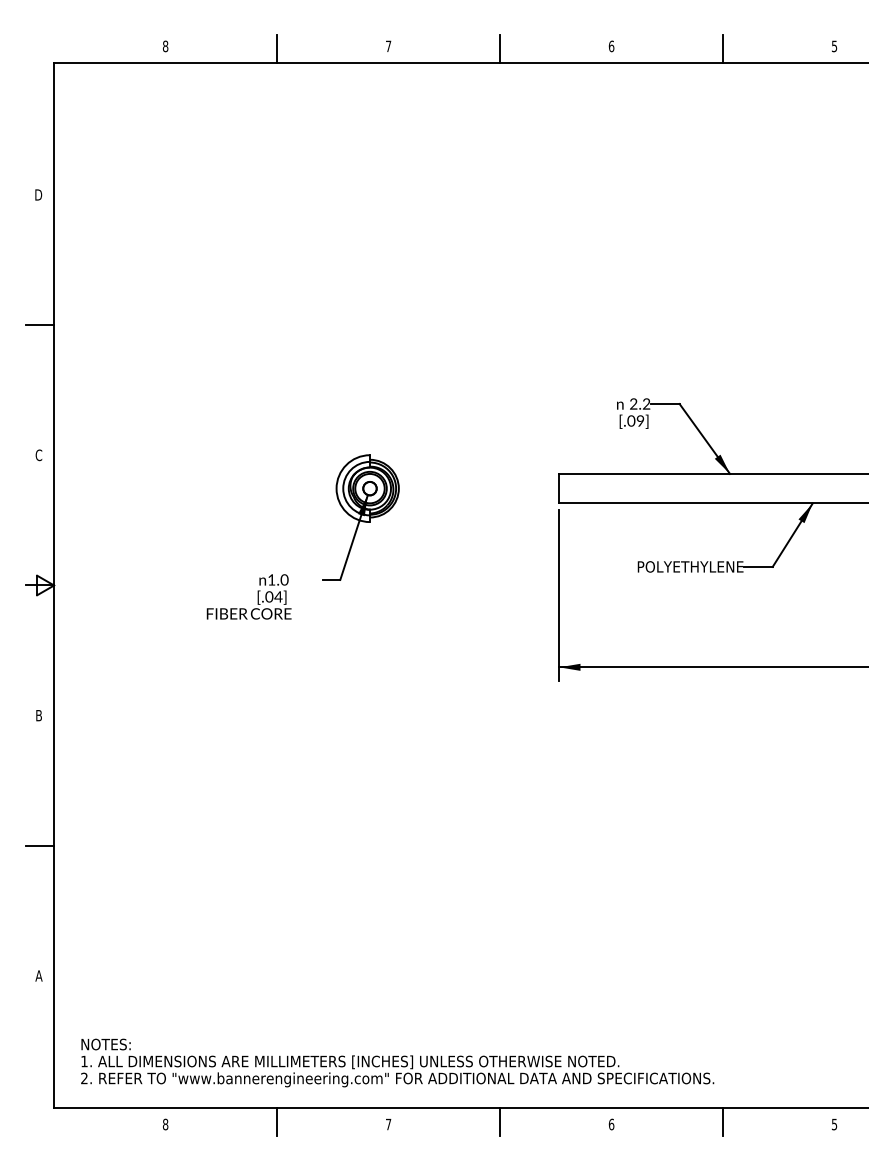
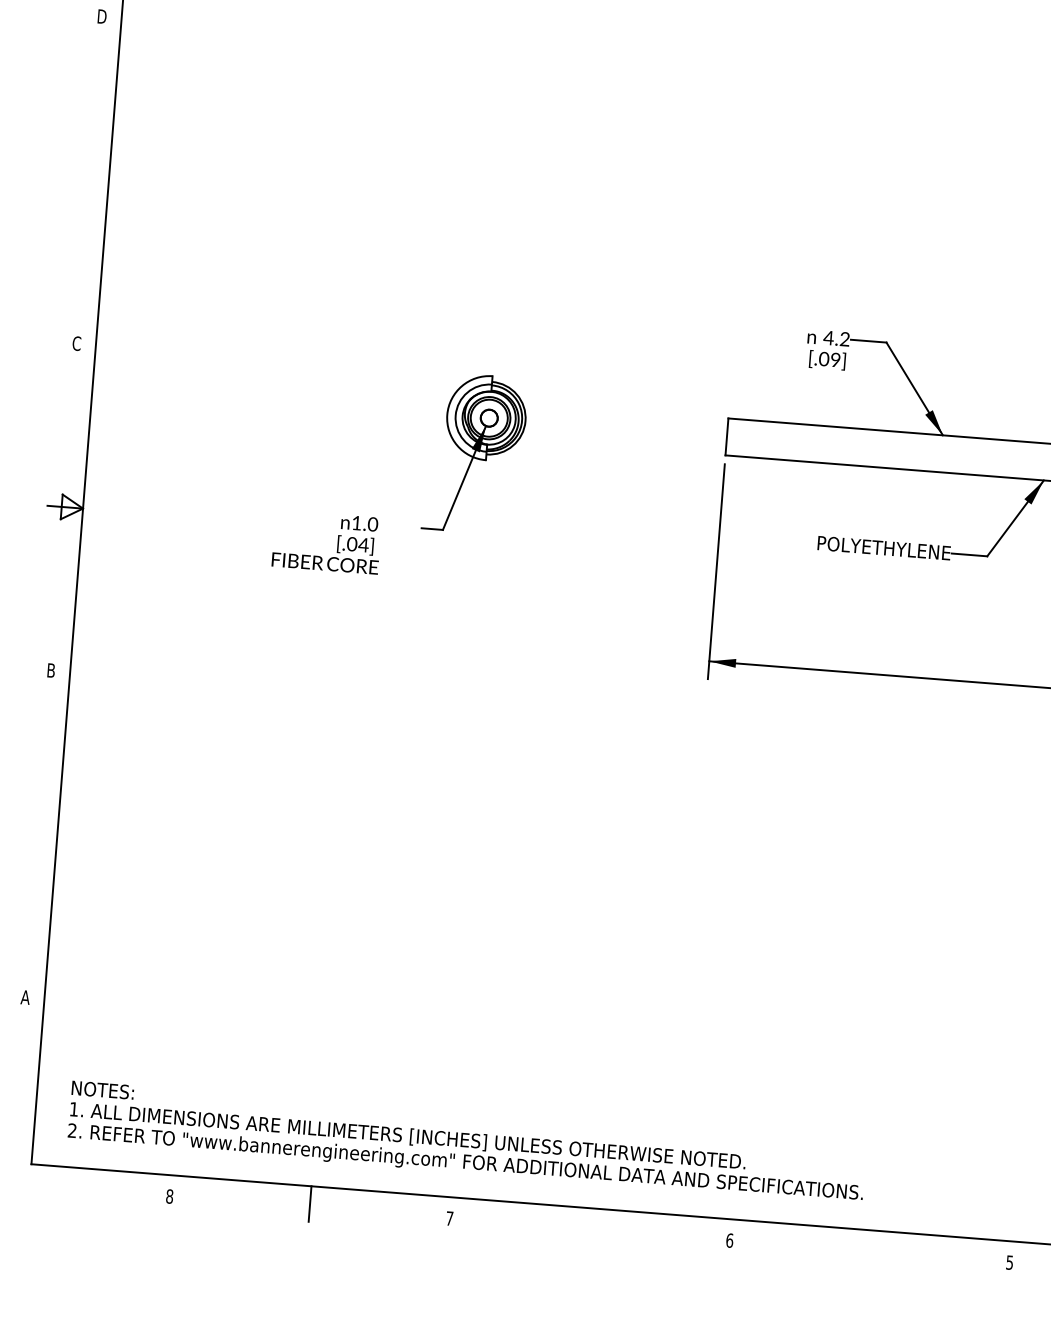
line: (39, 325) -> (90, 180), removed
text: (633, 403) -> (828, 337), 2.2 -> 4.2
line: (39, 845) -> (38, 833), removed
line: (500, 1121) -> (590, 1225), removed
line: (723, 1121) -> (870, 1247), removed

